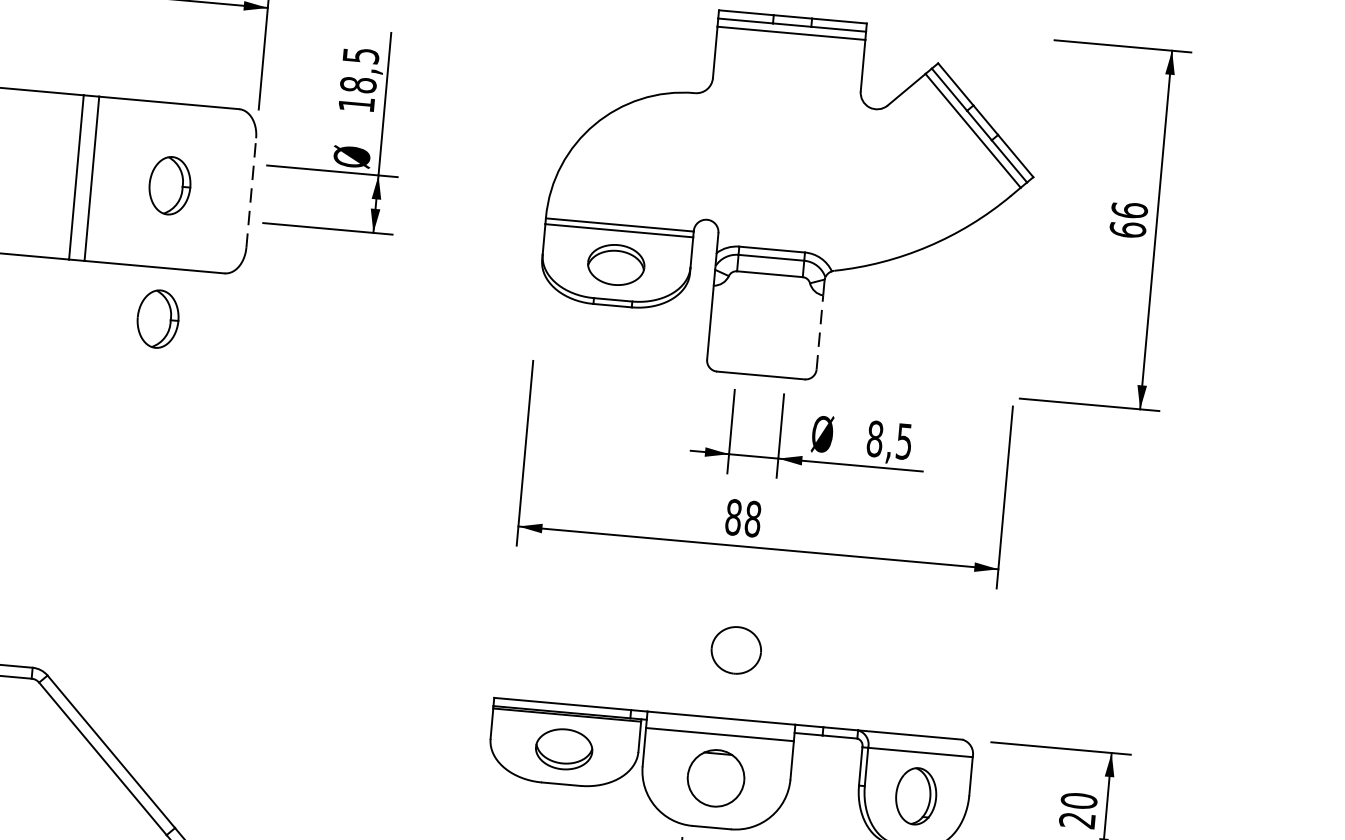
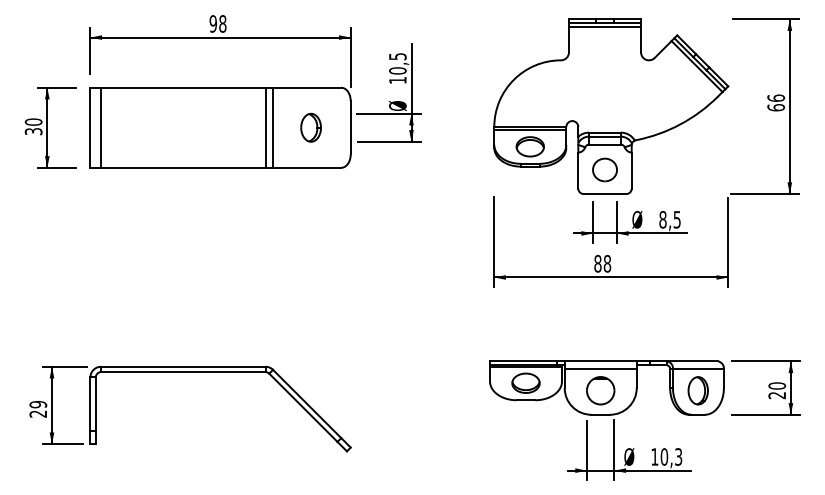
text: (357, 84) -> (397, 70), 18,5 -> 10,5
line: (250, 192) -> (350, 127), dashed -> solid
part: (156, 318) -> (310, 192), removed
line: (819, 332) -> (631, 170), dashed -> solid
part: (735, 649) -> (604, 169), moved

